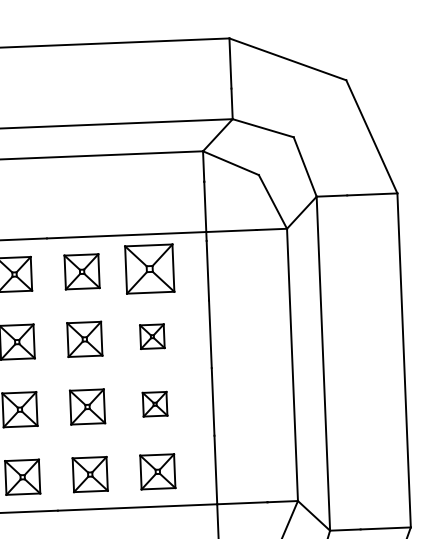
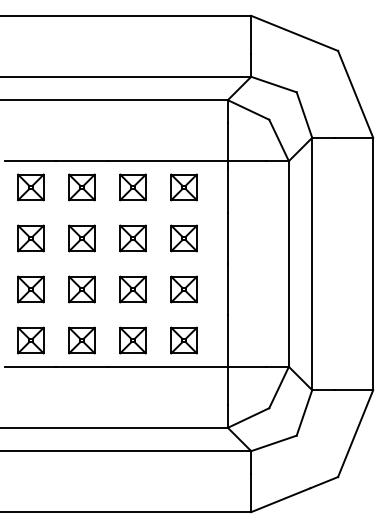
part: (148, 269) -> (183, 187), size x0.71
part: (151, 336) -> (183, 238), size x1.43
part: (154, 404) -> (183, 289), size x1.43

